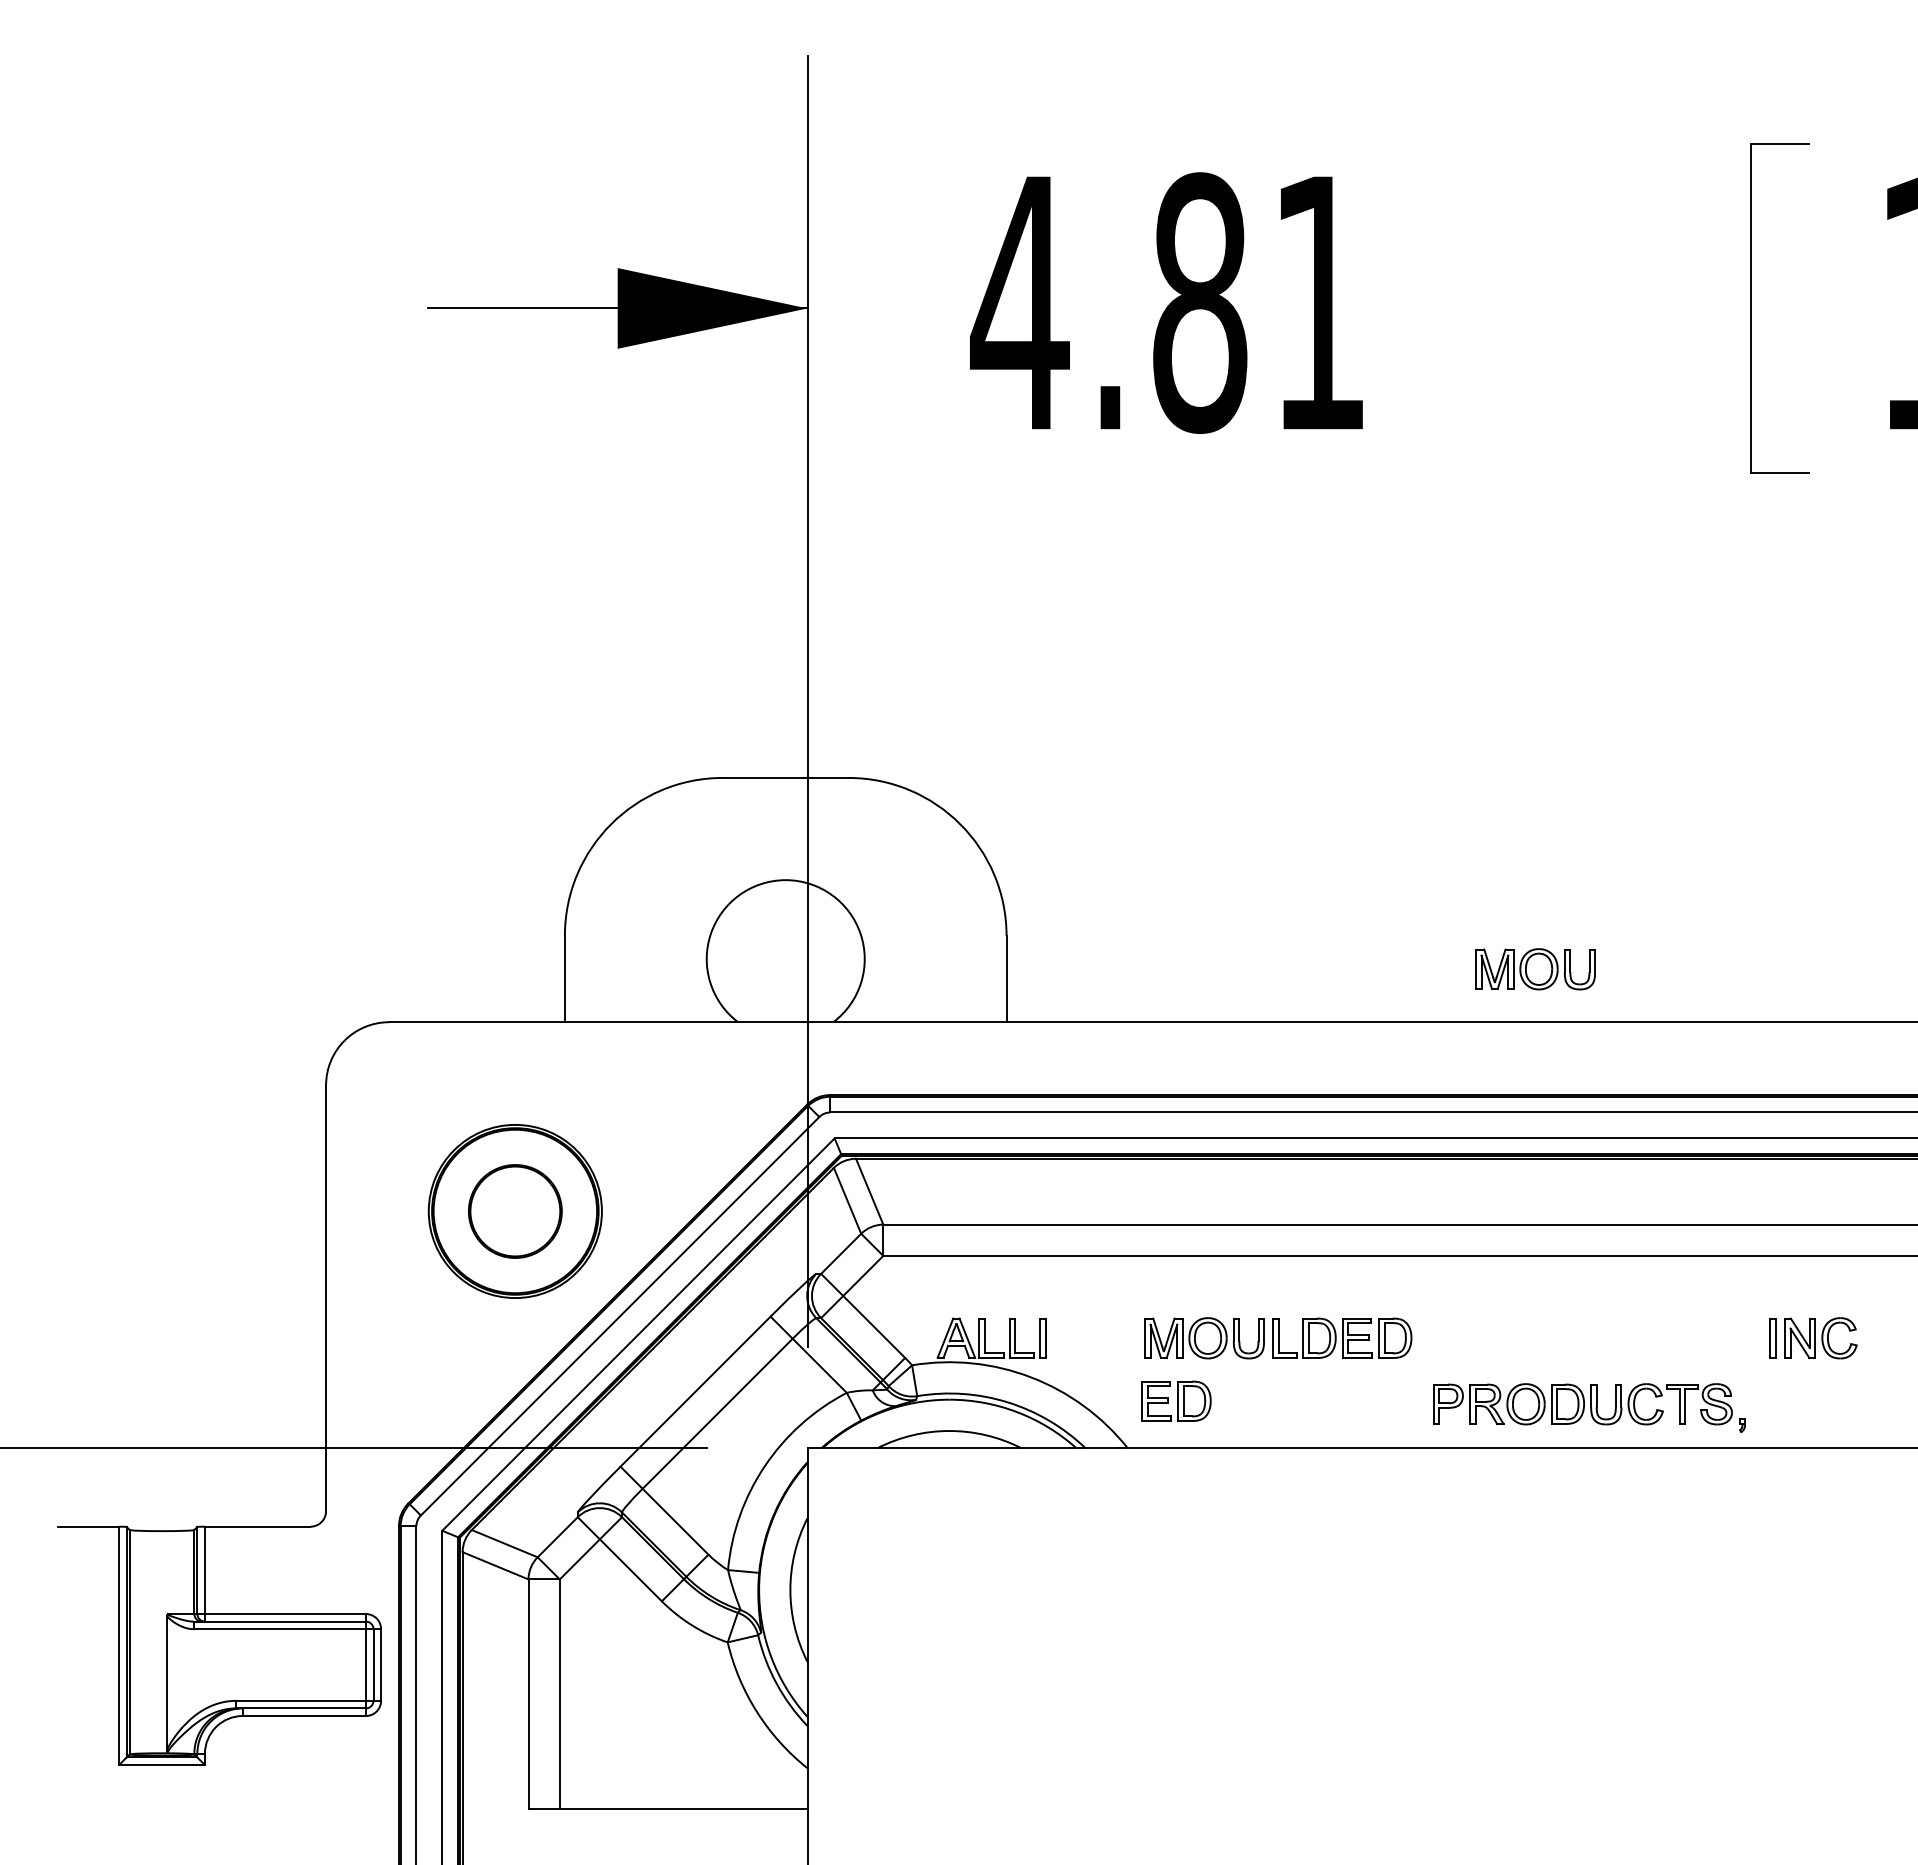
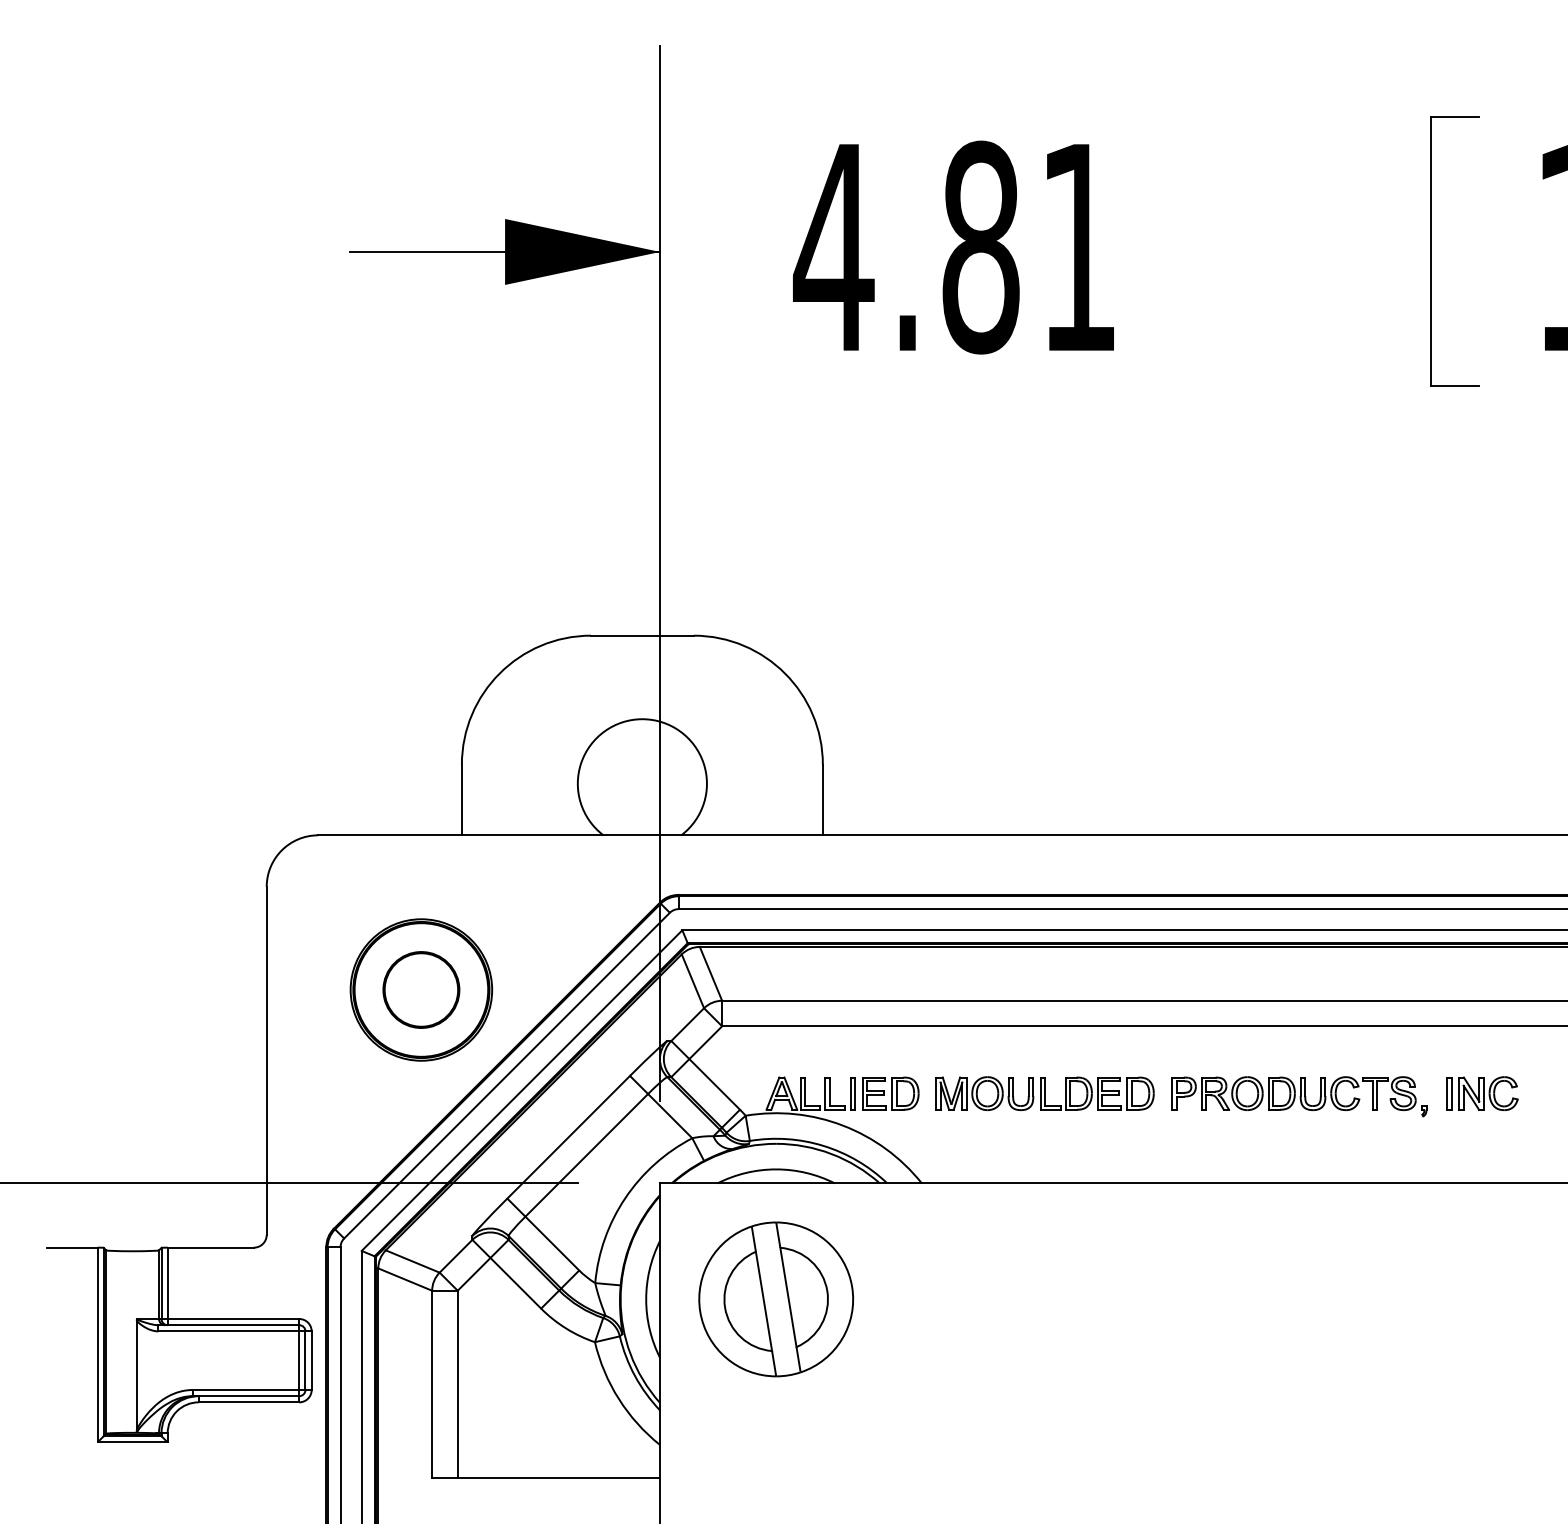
part: (1535, 969) -> (1255, 792), removed
part: (1176, 1400) -> (890, 1093), moved
part: (1589, 1407) -> (1299, 1096), moved
part: (949, 1590) -> (776, 1299), added

